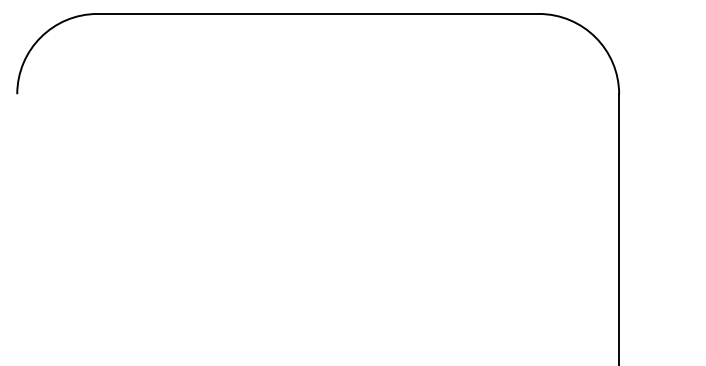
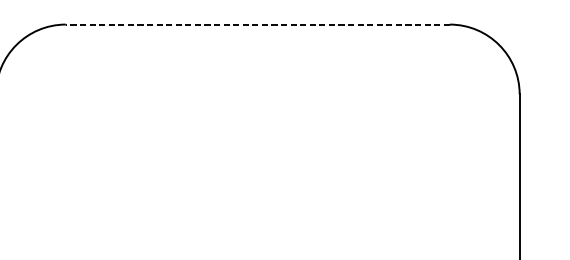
line: (318, 13) -> (258, 24), solid -> dashed

